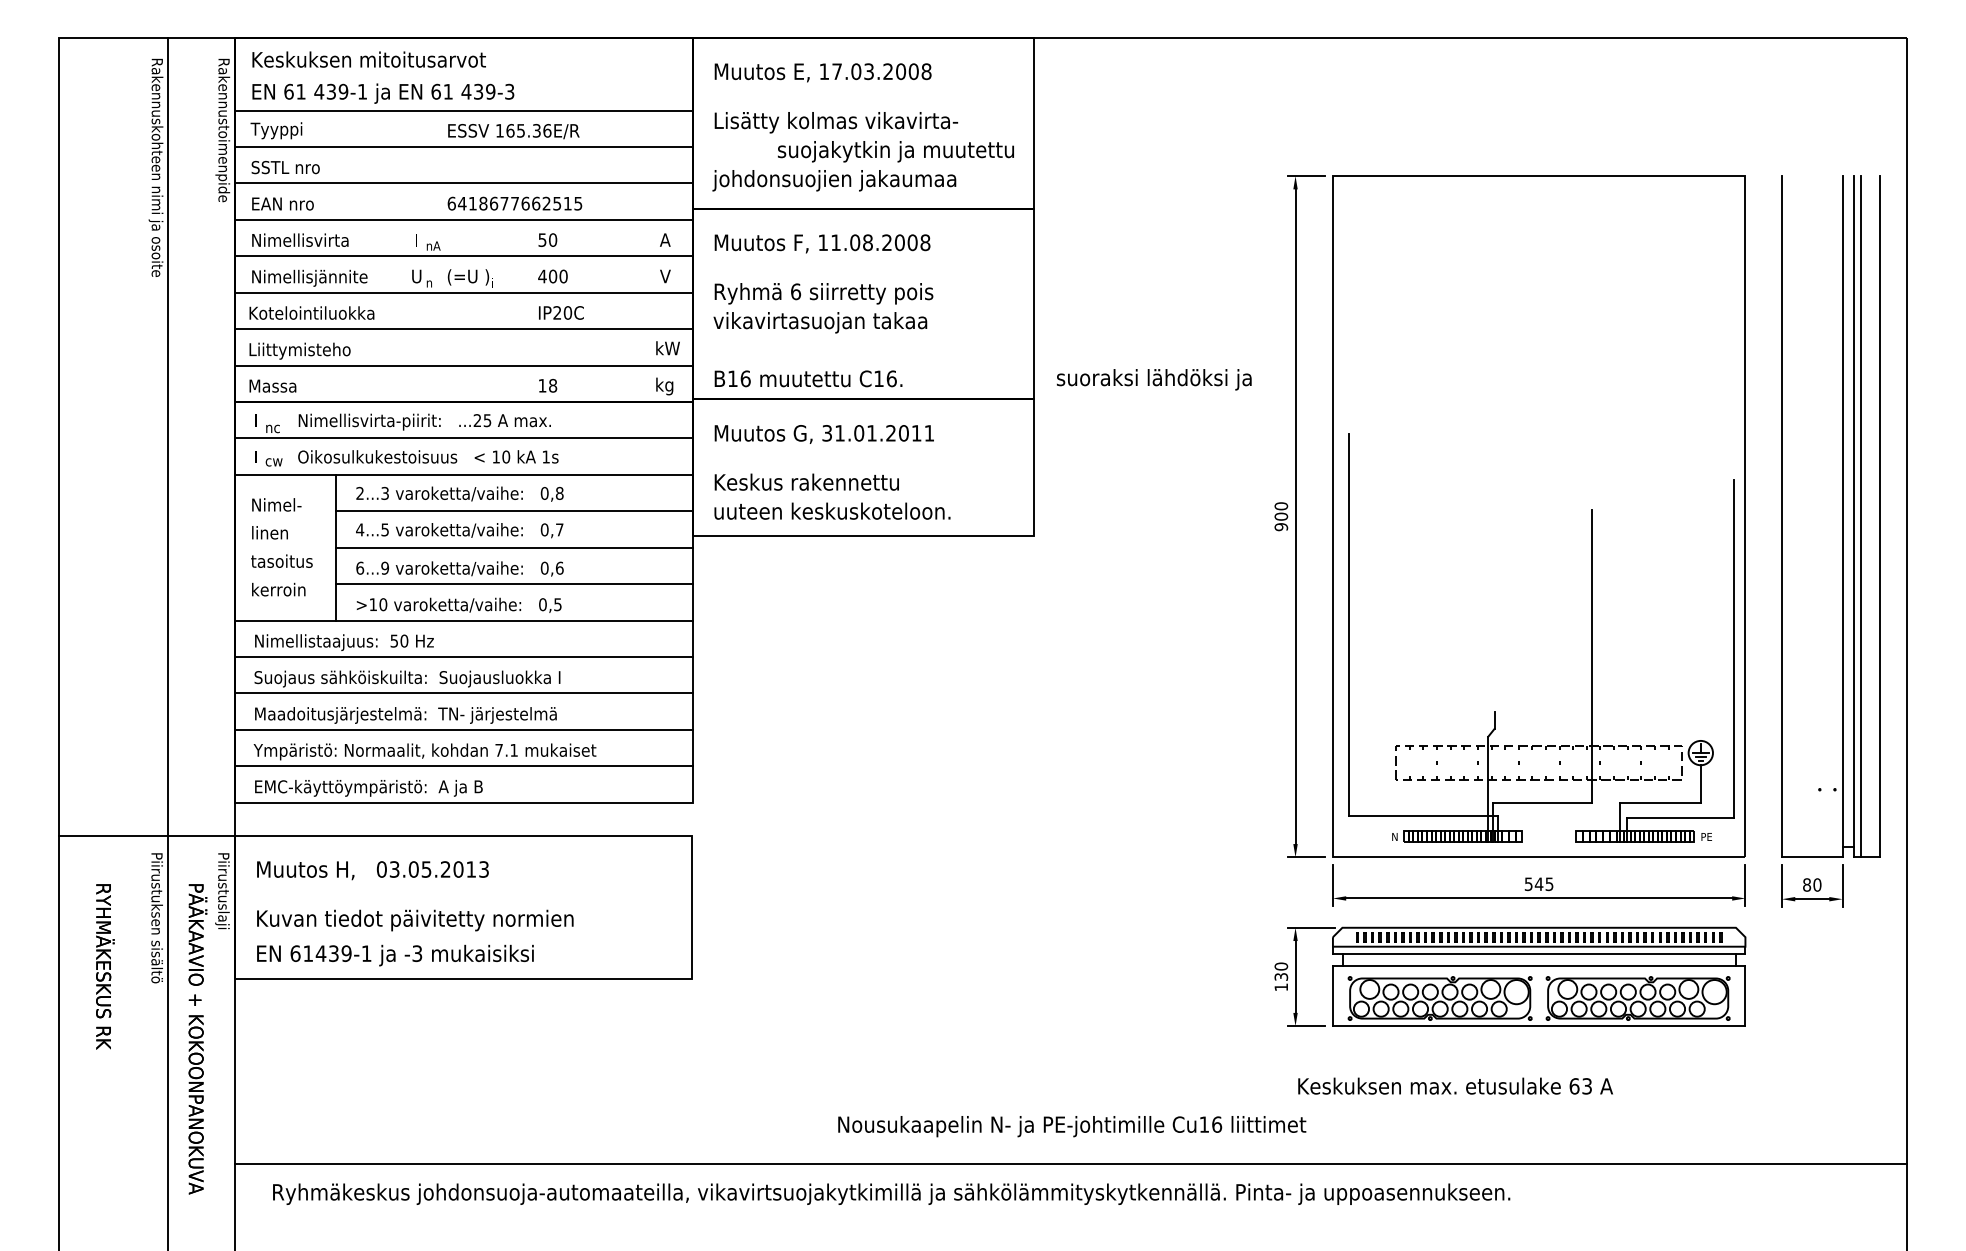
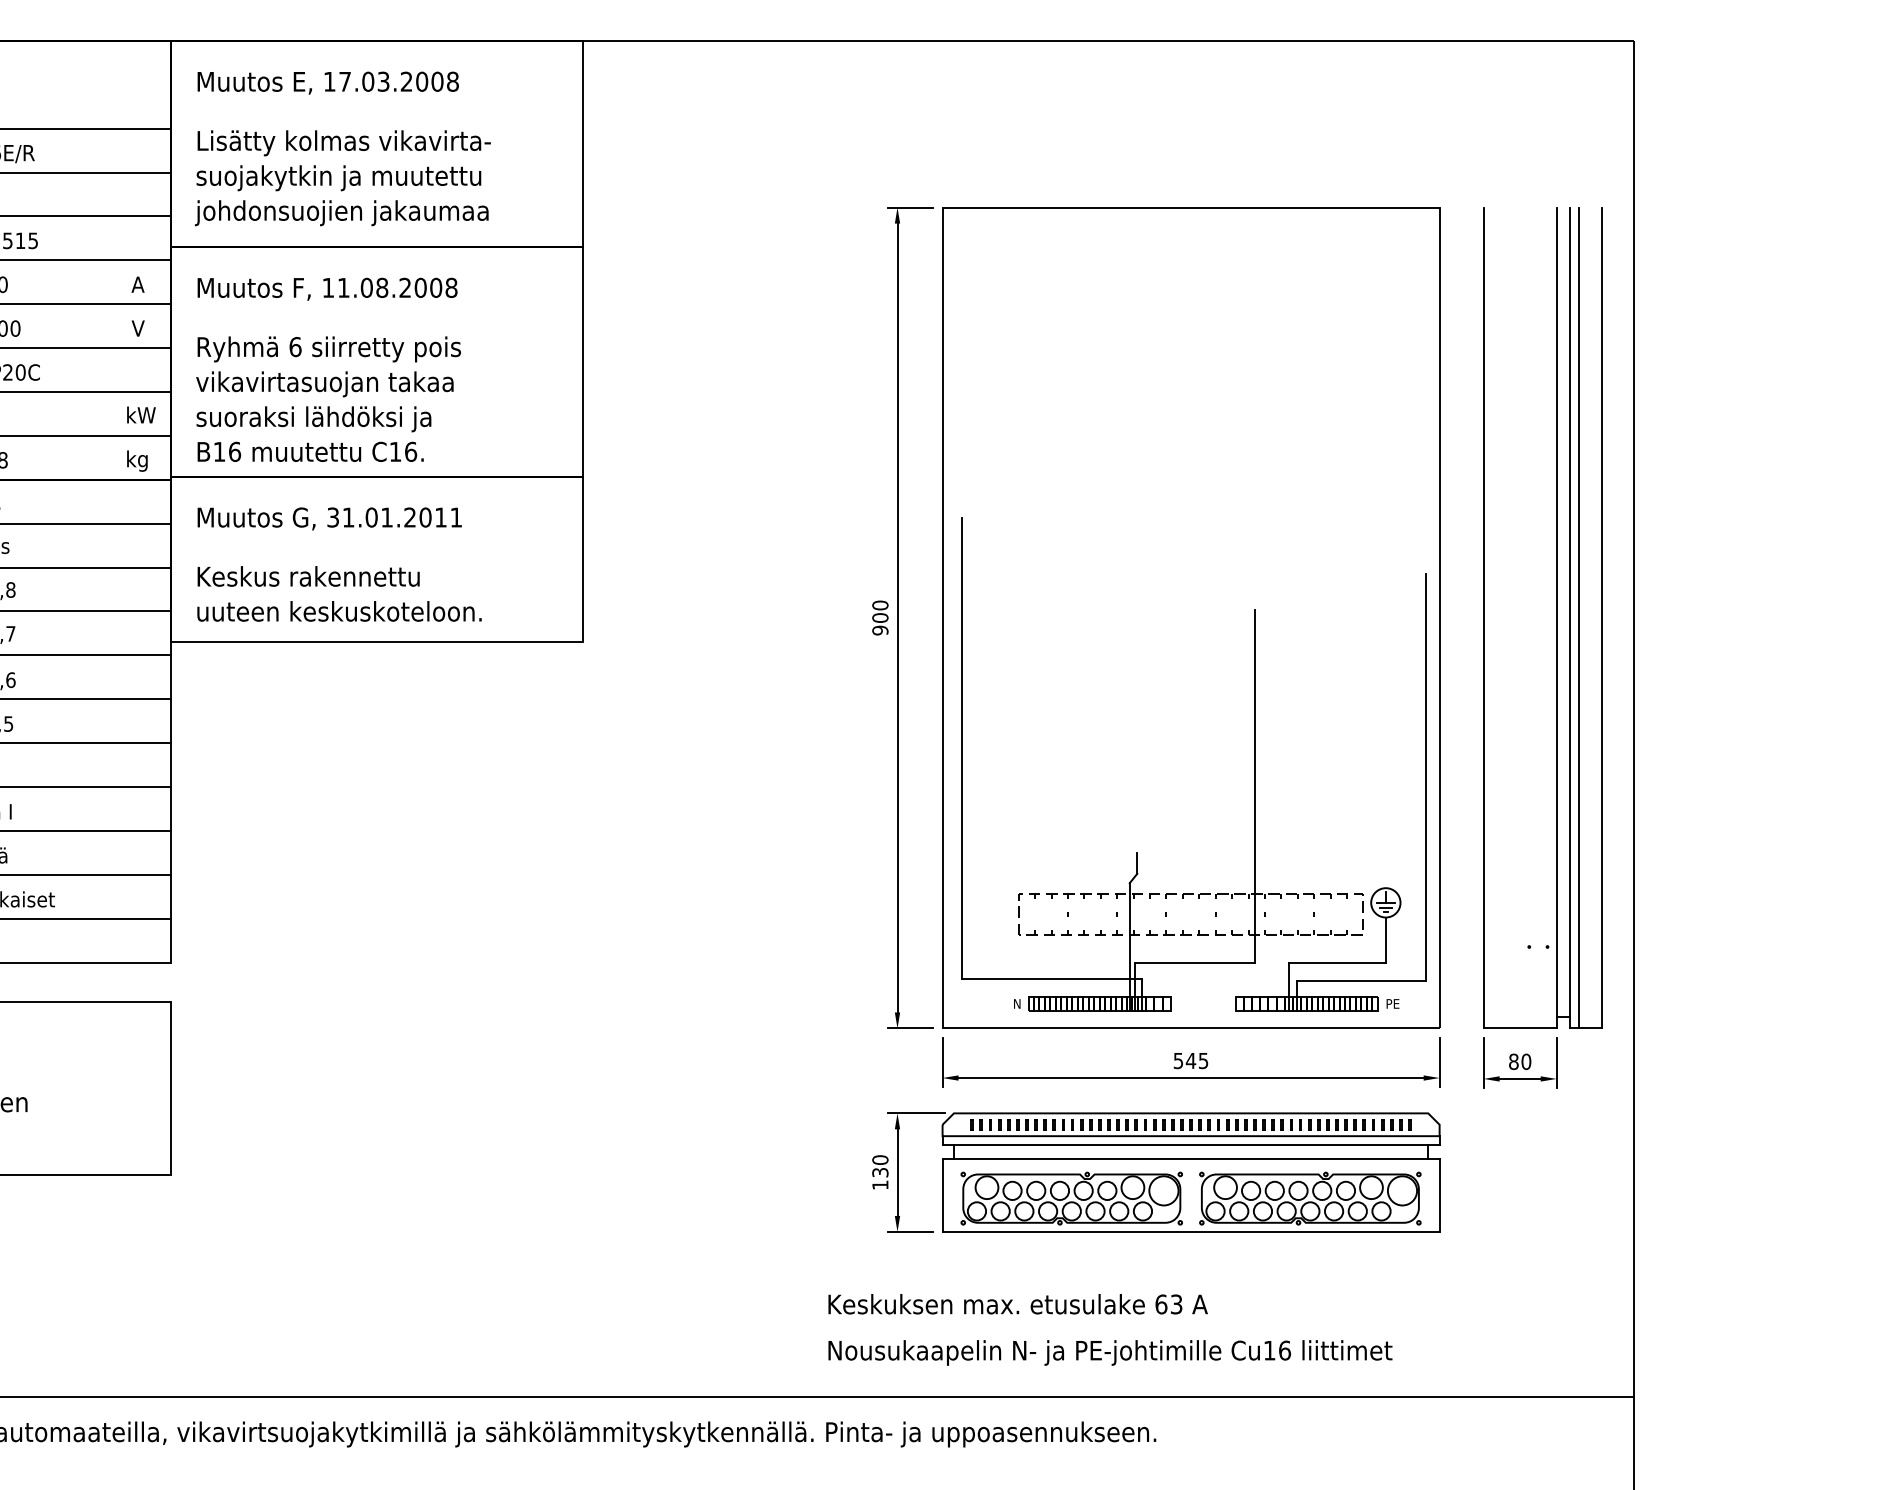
text: (895, 151) -> (338, 177), moved
text: (1154, 379) -> (314, 418), moved
text: (1455, 1085) -> (1017, 1303), moved
text: (1072, 1126) -> (1110, 1352), moved

